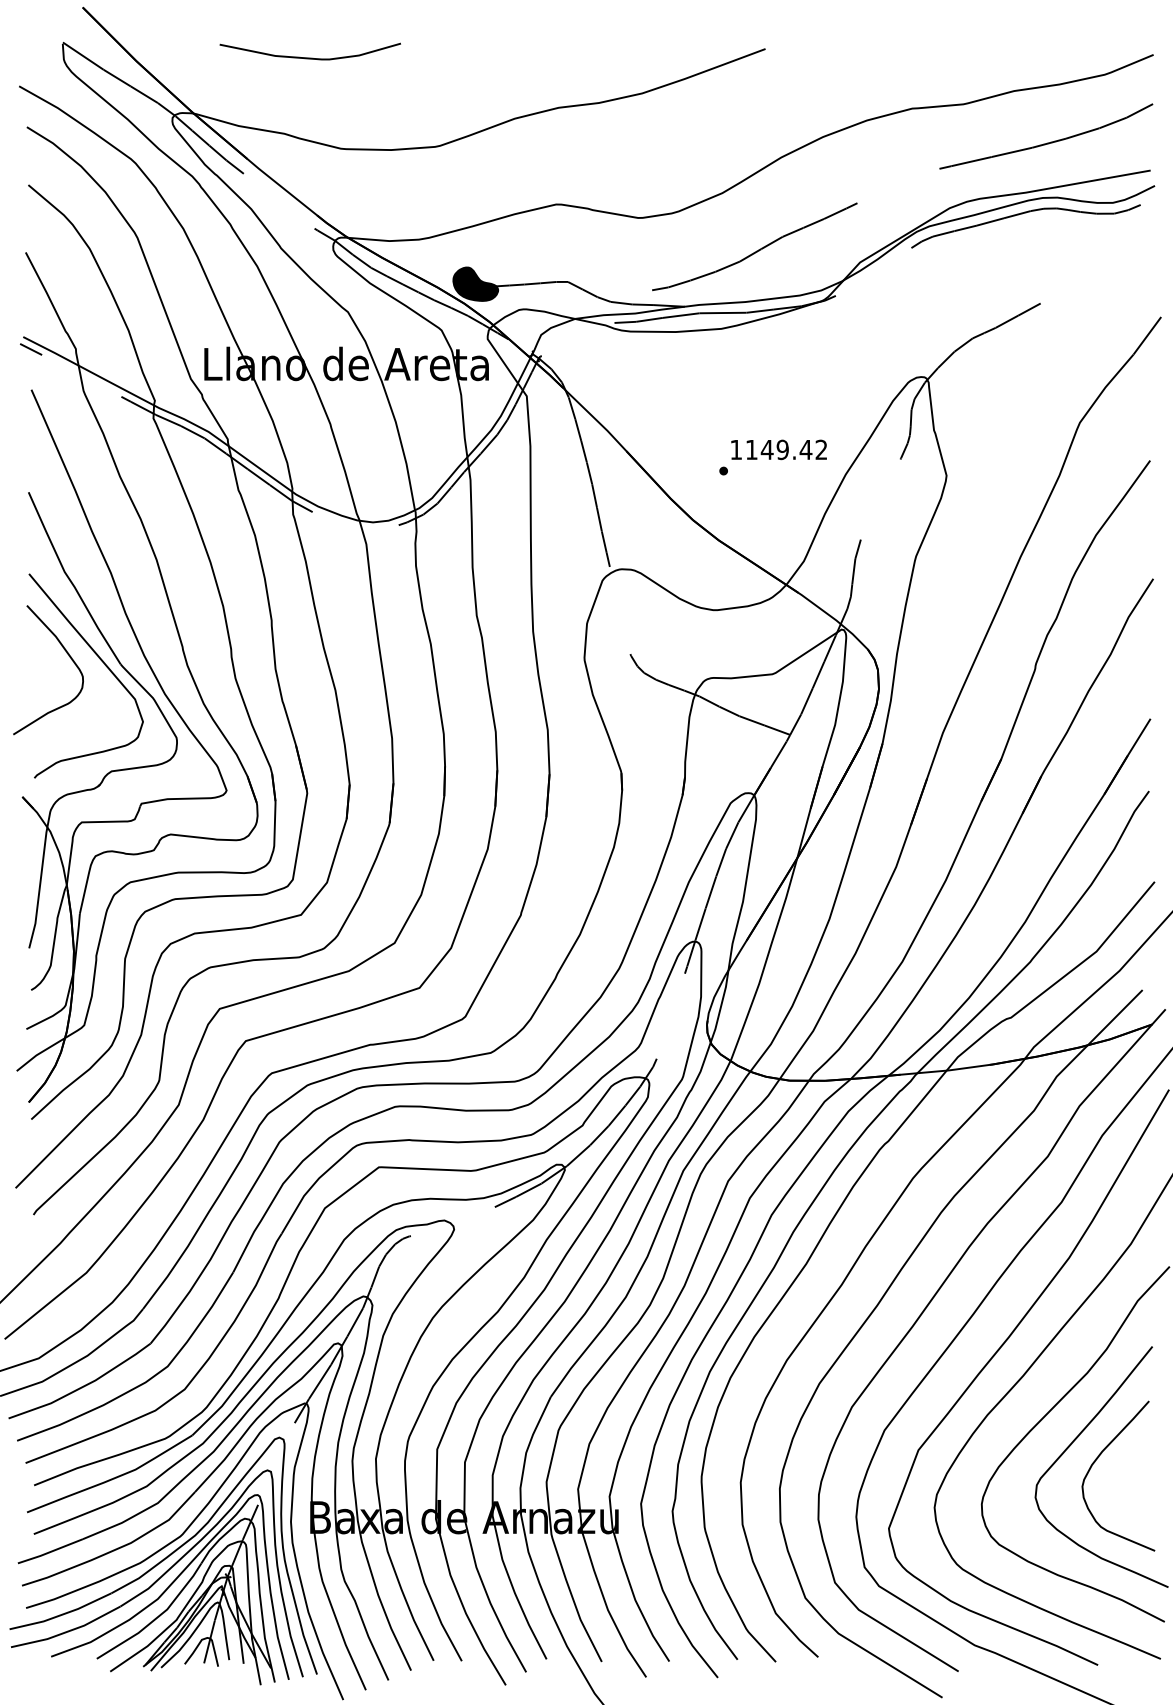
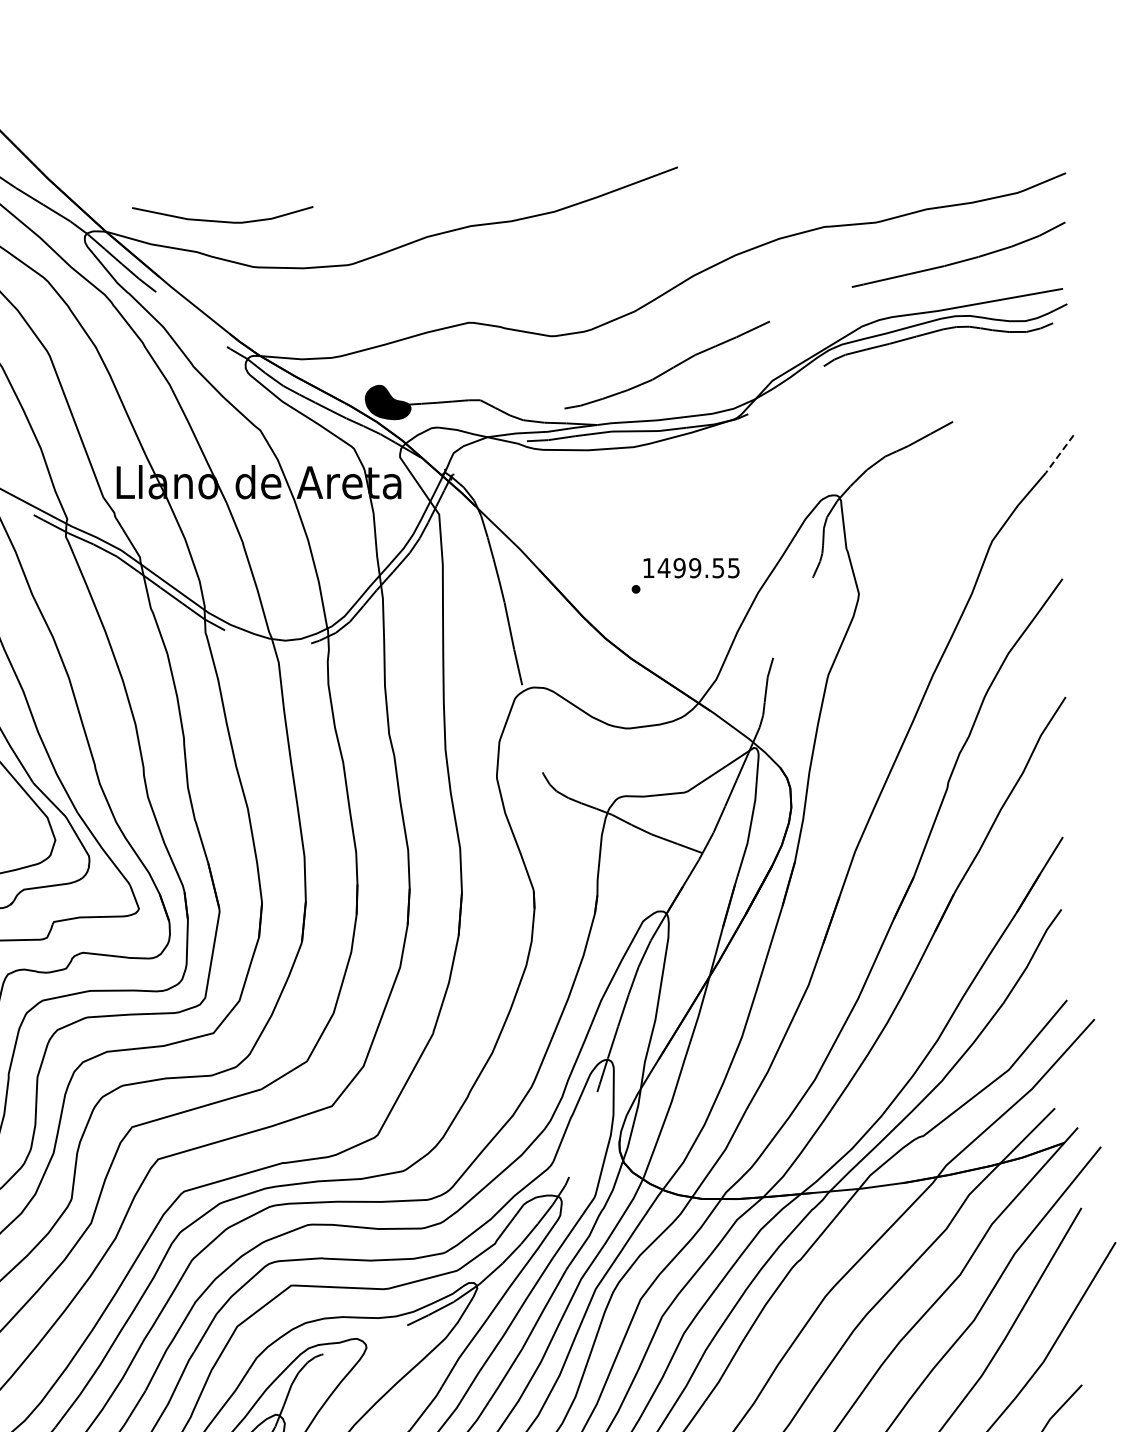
curve: (309, 57) -> (221, 220), moved
line: (1147, 336) -> (1059, 454), solid -> dashed
text: (786, 449) -> (698, 567), 1149.42 -> 1499.55

